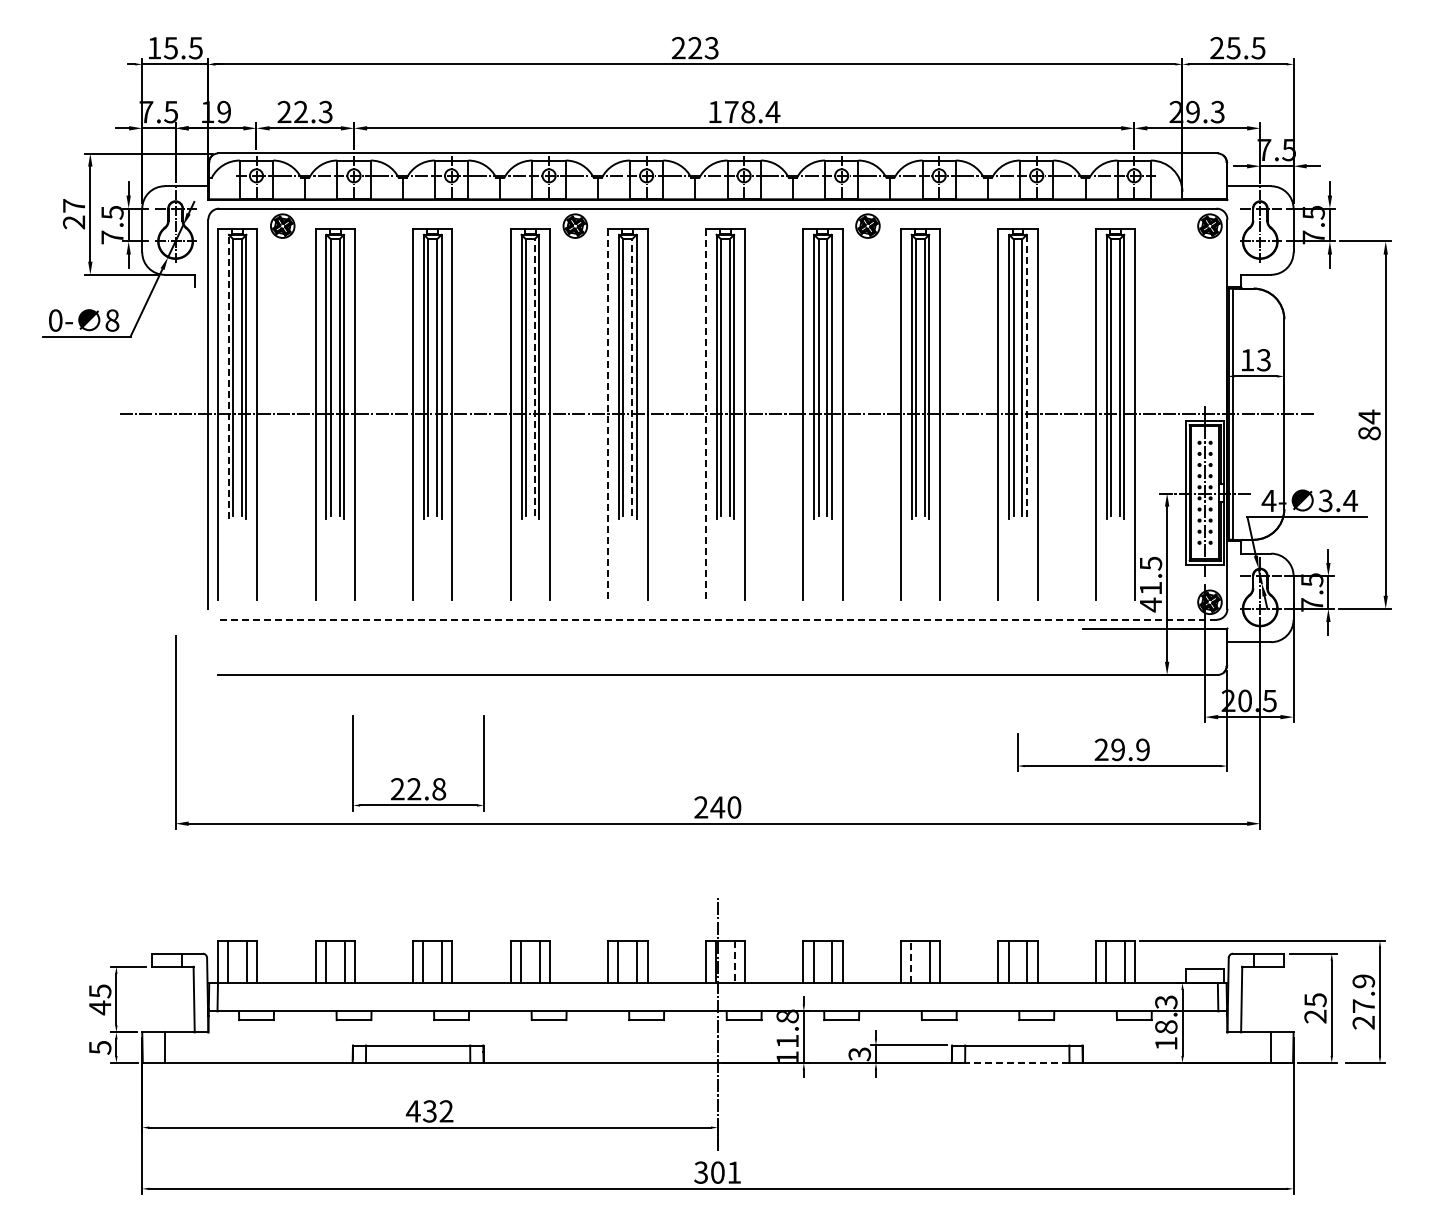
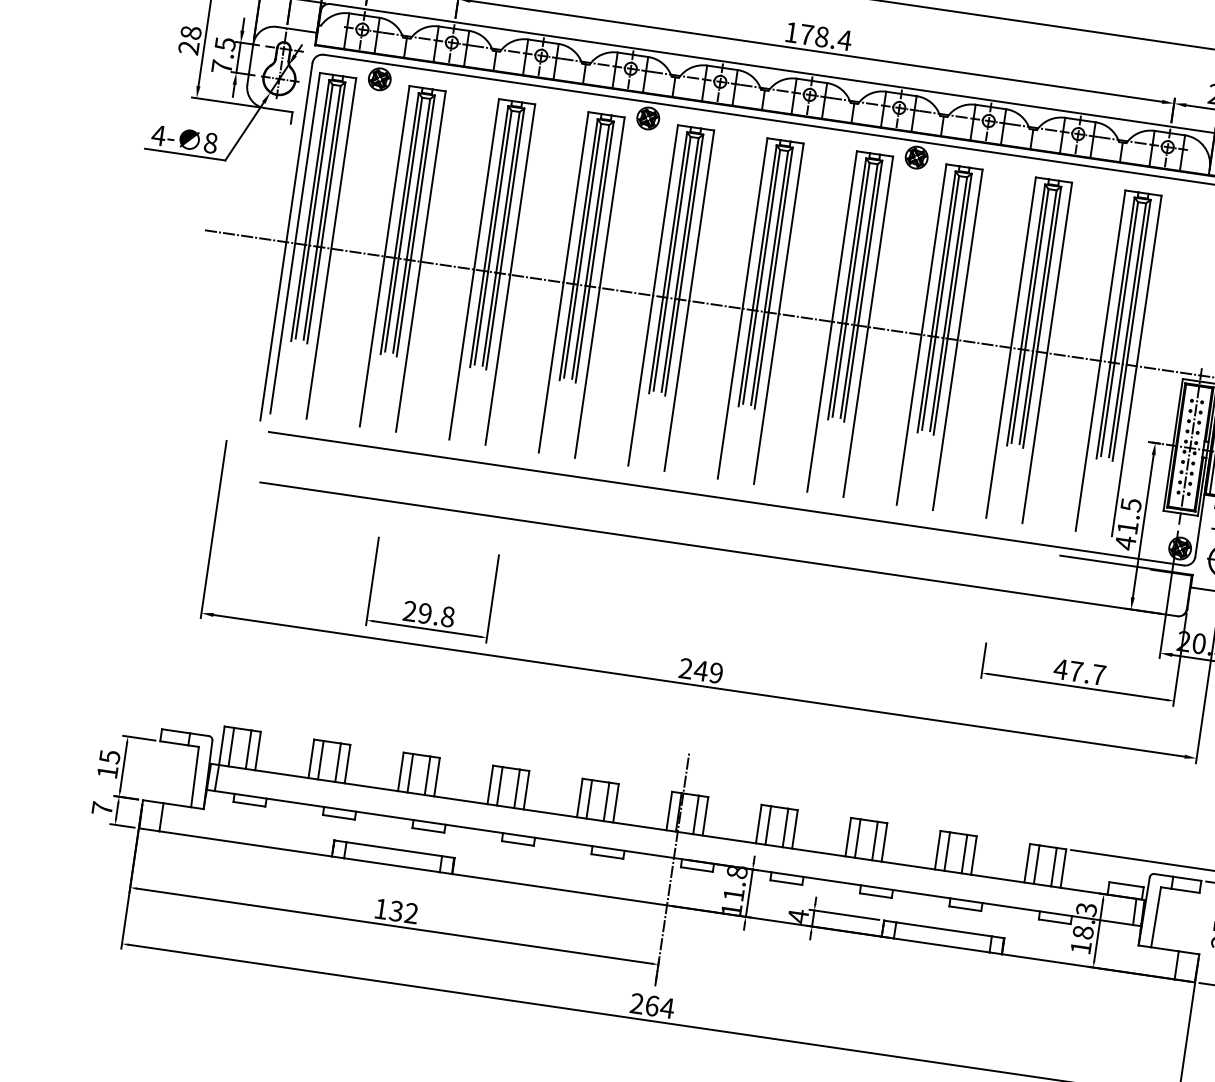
text: (74, 205) -> (191, 32), 27 -> 28
text: (55, 320) -> (158, 135), 0- -> 4-
line: (228, 376) -> (309, 210), dashed -> solid
line: (534, 377) -> (590, 251), dashed -> solid
line: (632, 377) -> (680, 265), dashed -> solid
line: (1026, 377) -> (1041, 317), dashed -> solid
line: (608, 414) -> (653, 295), dashed -> solid
line: (705, 414) -> (742, 308), dashed -> solid
line: (717, 619) -> (726, 498), dashed -> solid
text: (1121, 749) -> (1079, 671), 29.9 -> 47.7
text: (414, 789) -> (425, 613), 22.8 -> 29.8
text: (734, 807) -> (716, 673), 240 -> 249
line: (734, 961) -> (695, 814), dashed -> solid
line: (911, 961) -> (858, 838), dashed -> solid
text: (100, 1007) -> (108, 771), 45 -> 15
text: (100, 1047) -> (102, 808), 5 -> 7
text: (859, 1053) -> (798, 915), 3 -> 4
line: (1016, 1063) -> (940, 945), dashed -> solid
text: (412, 1111) -> (380, 908), 432 -> 132
text: (717, 1172) -> (652, 1005), 301 -> 264

